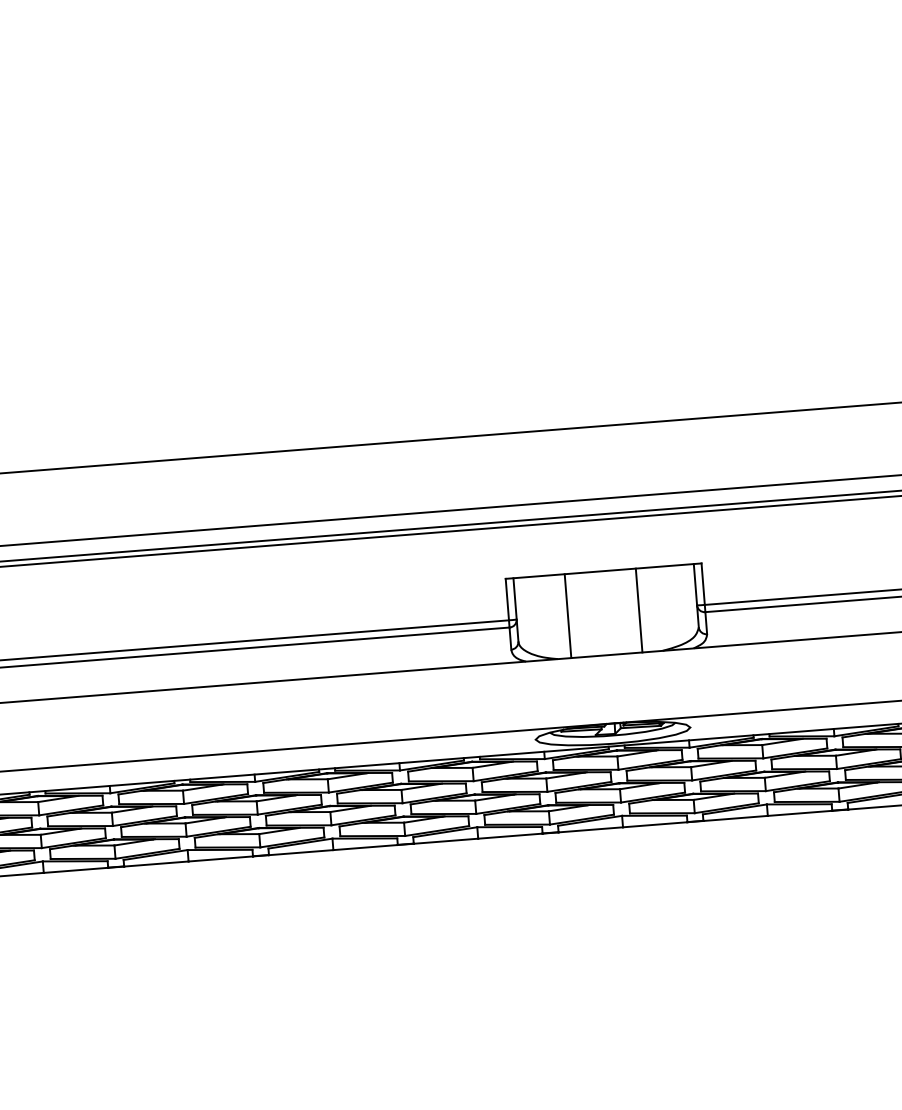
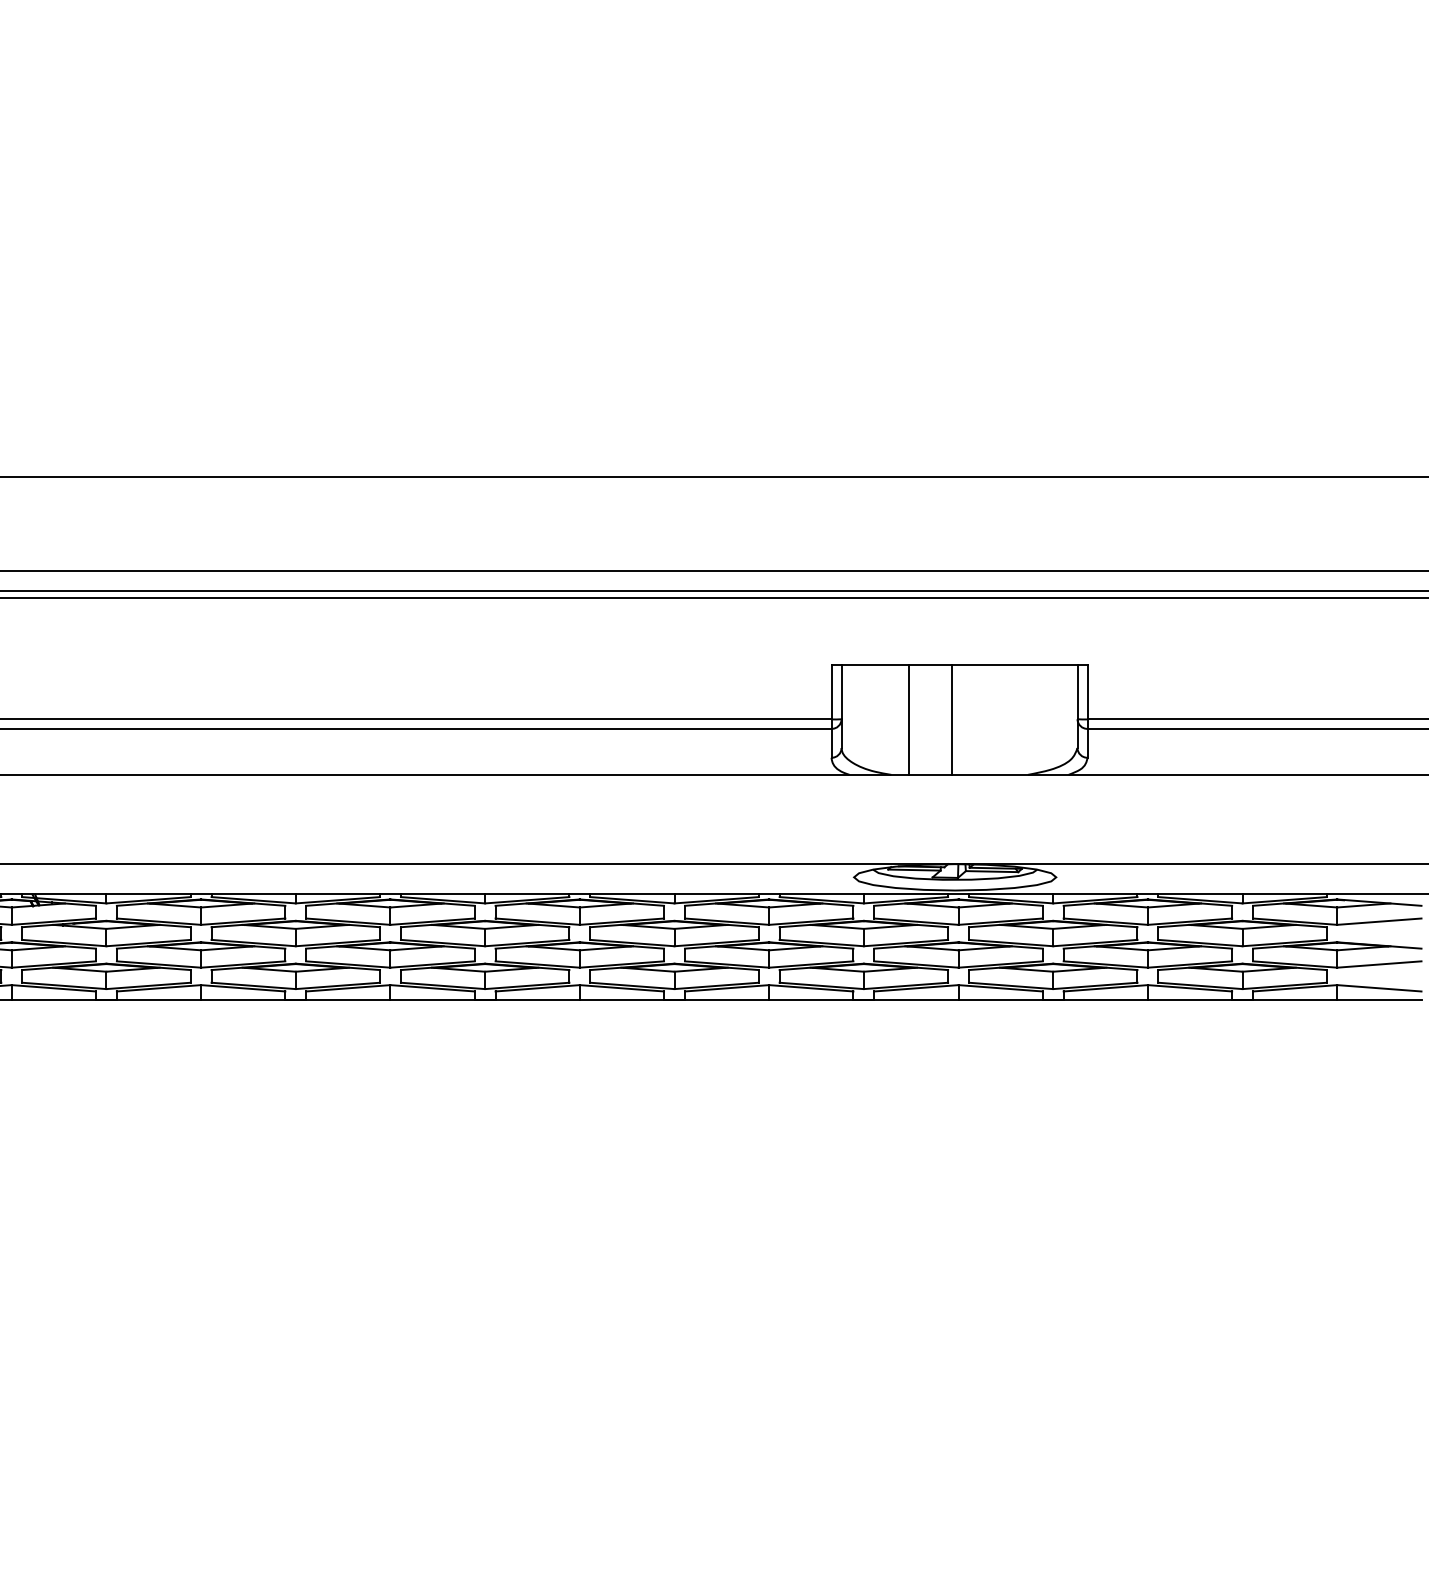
line: (638, 610) -> (951, 719), moved

